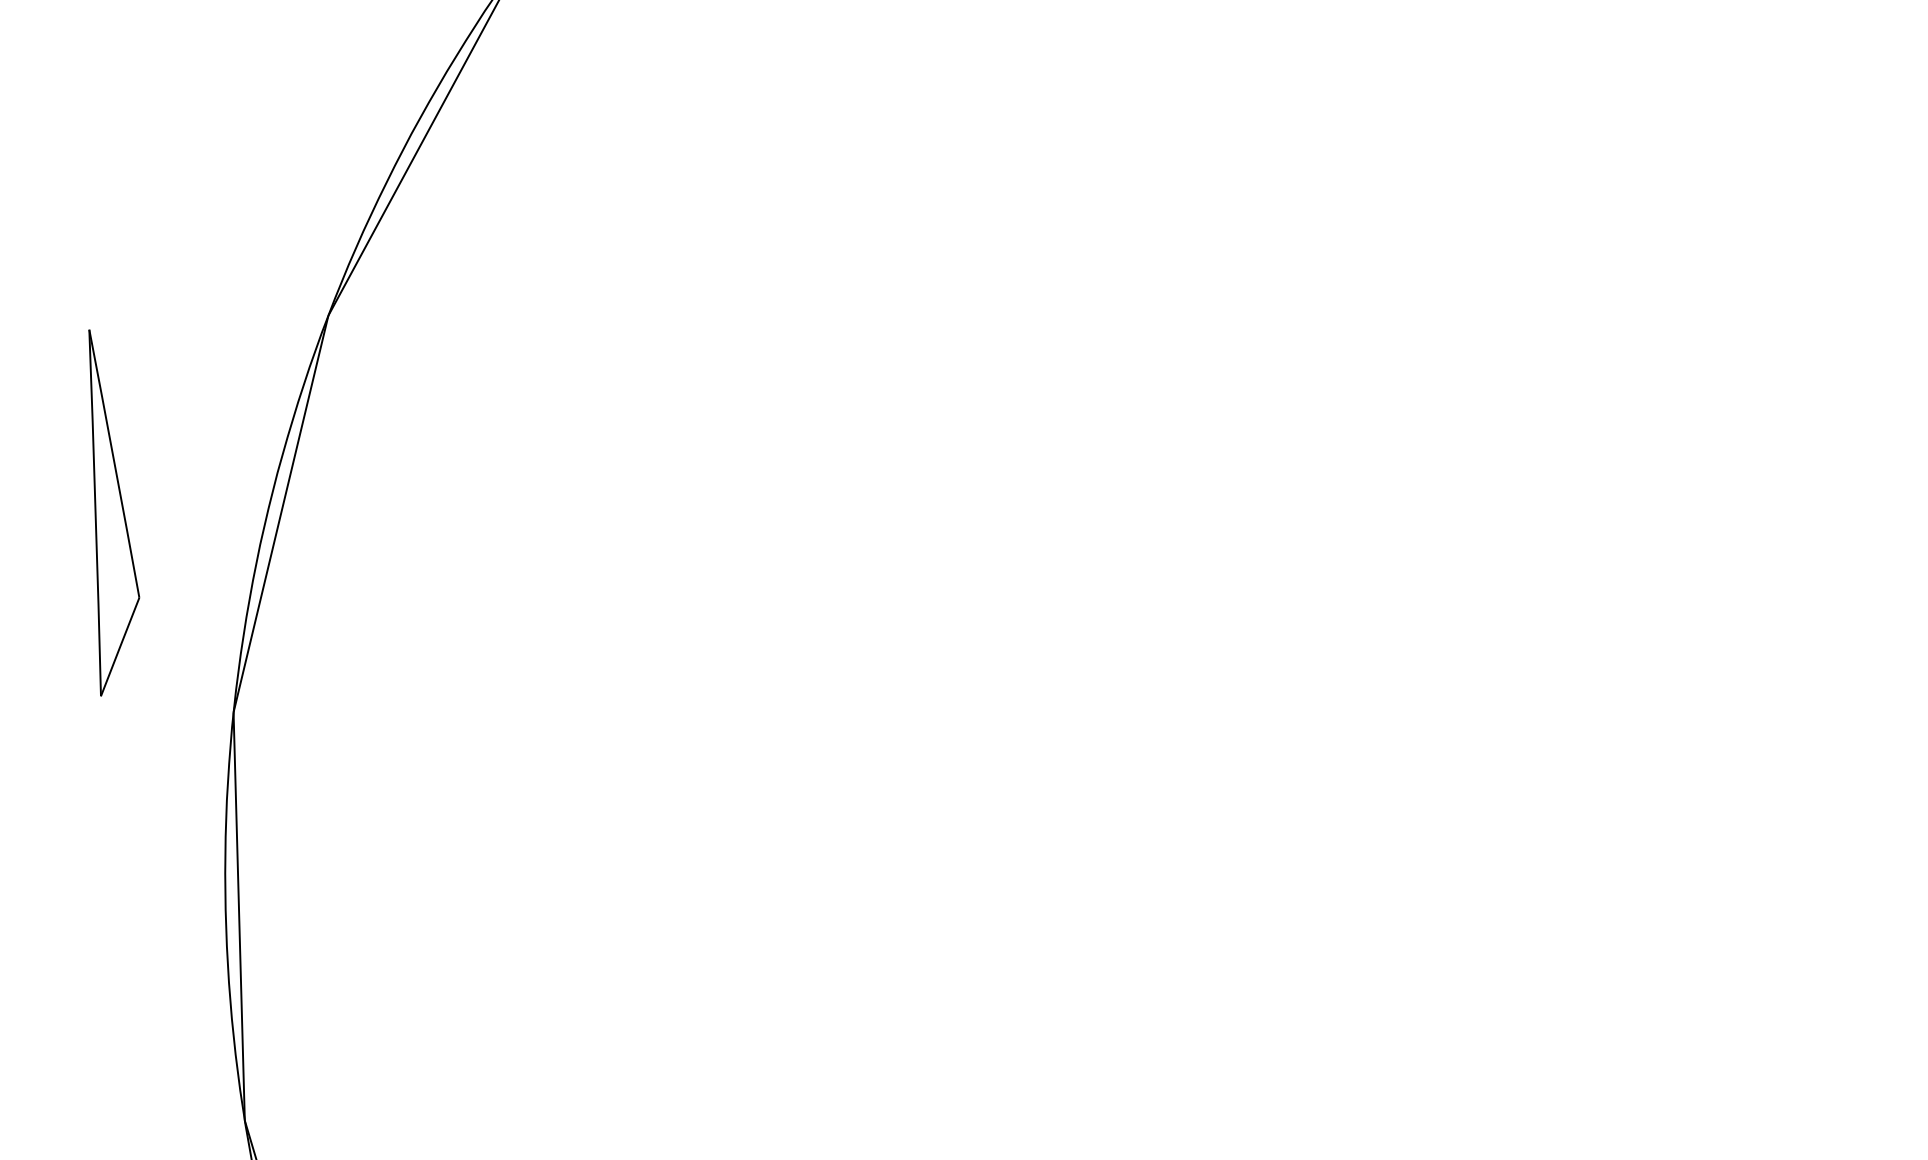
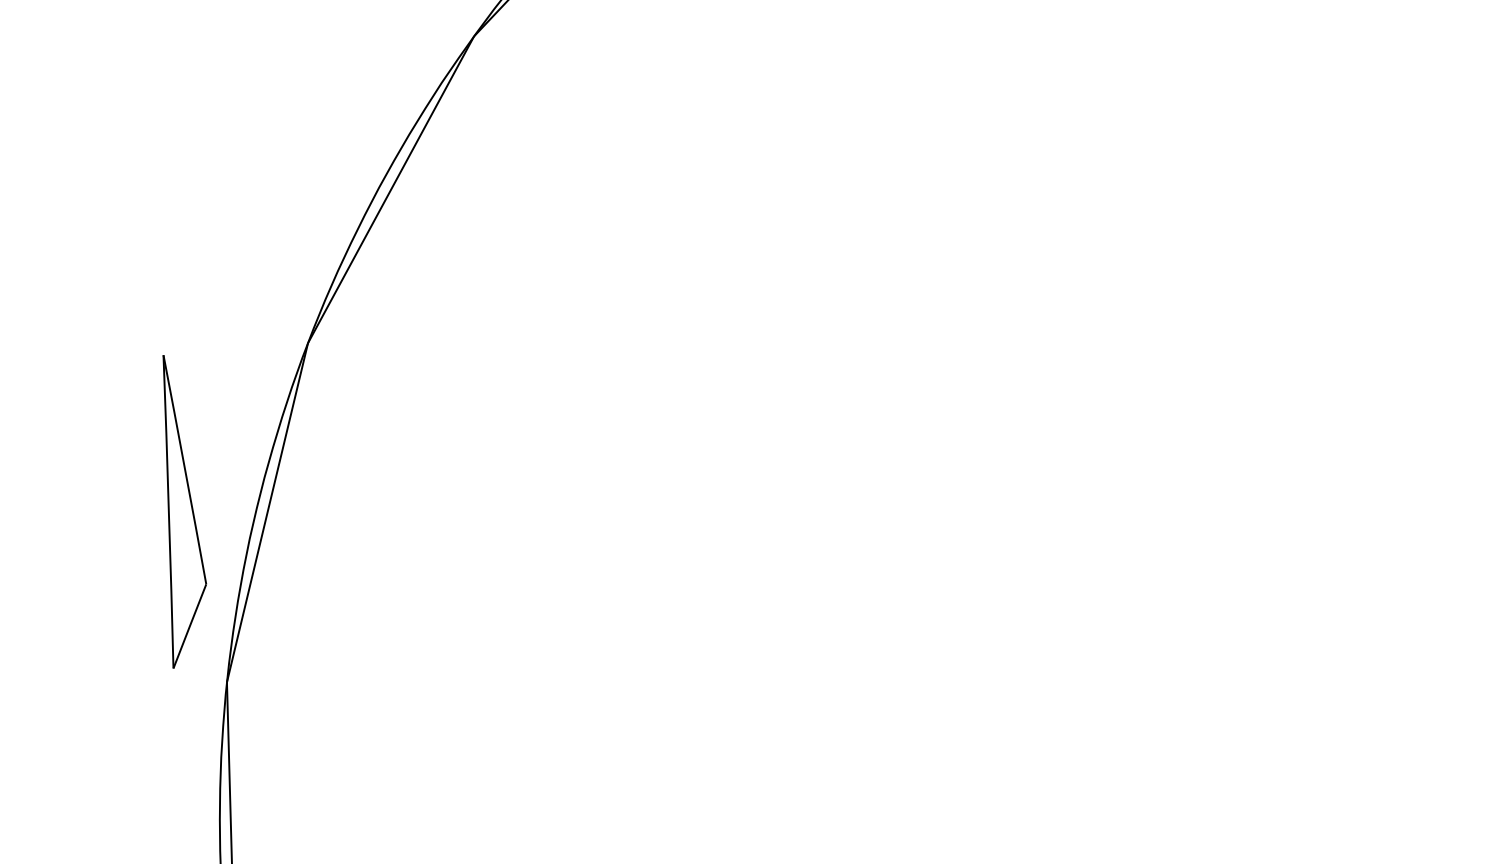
part: (114, 512) -> (185, 511), moved

